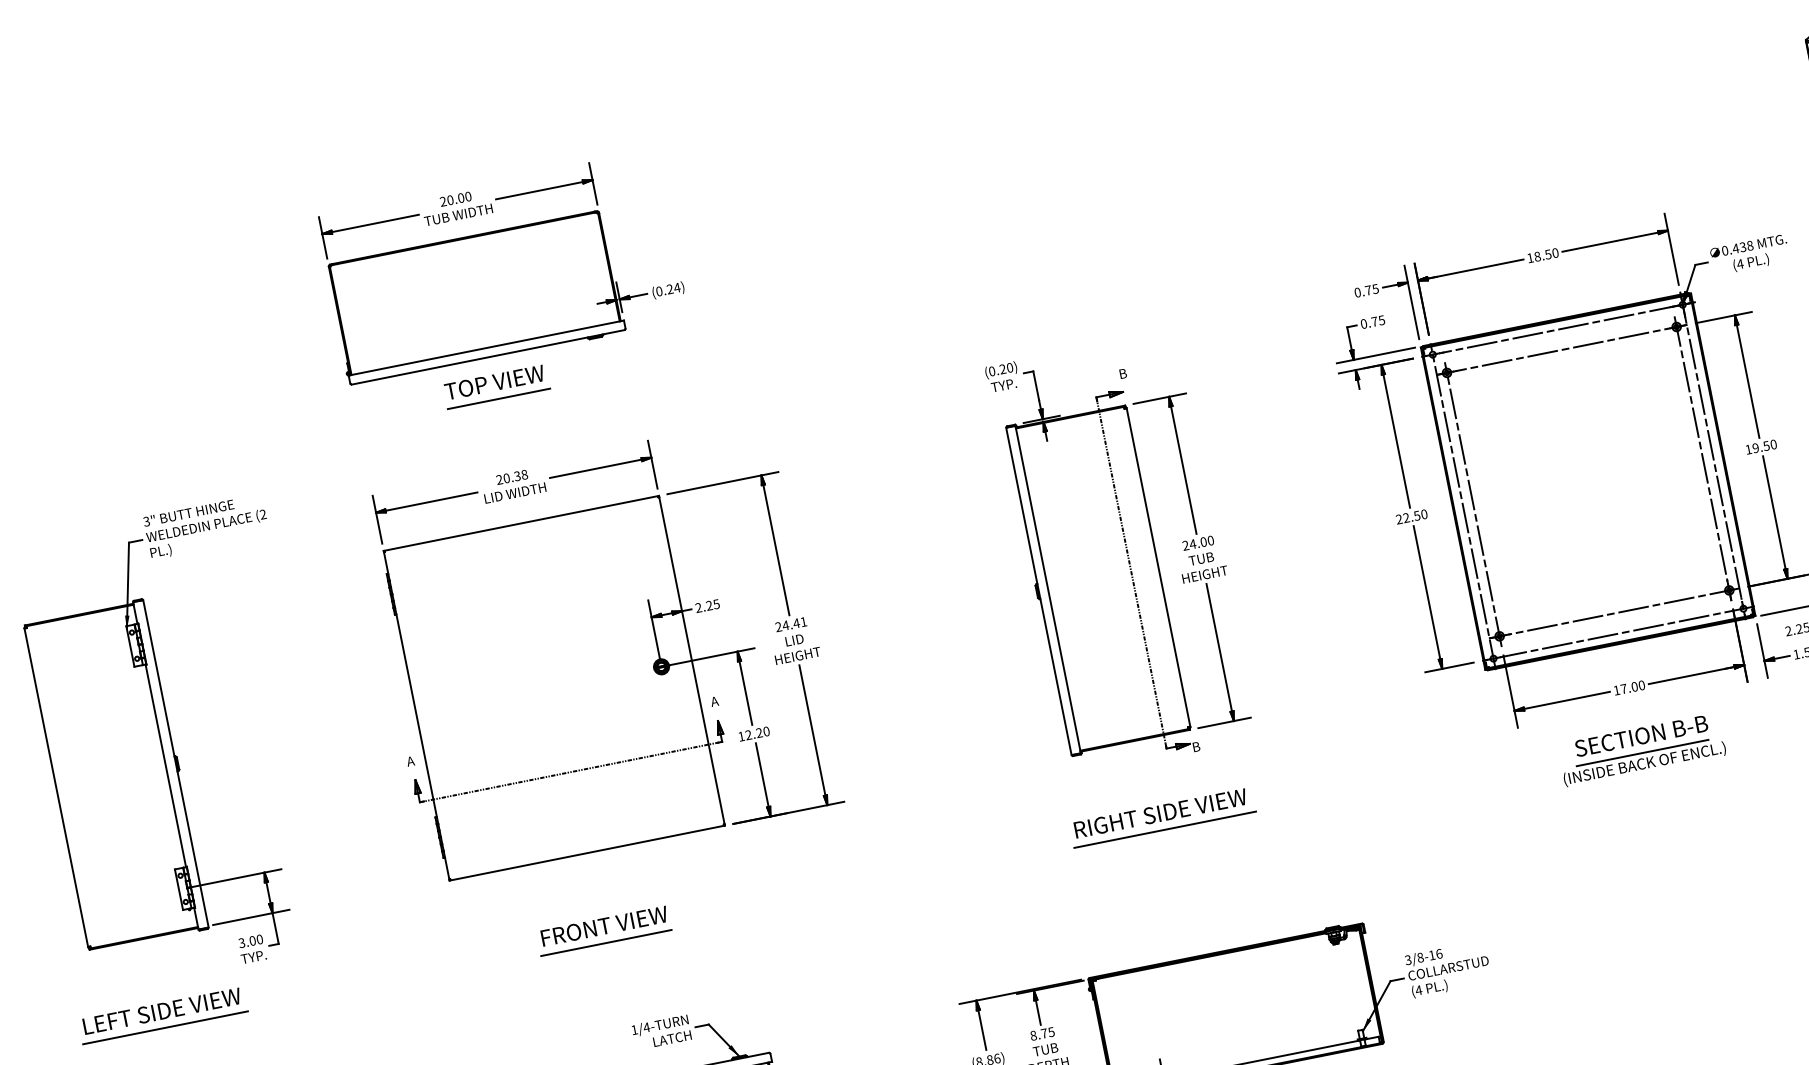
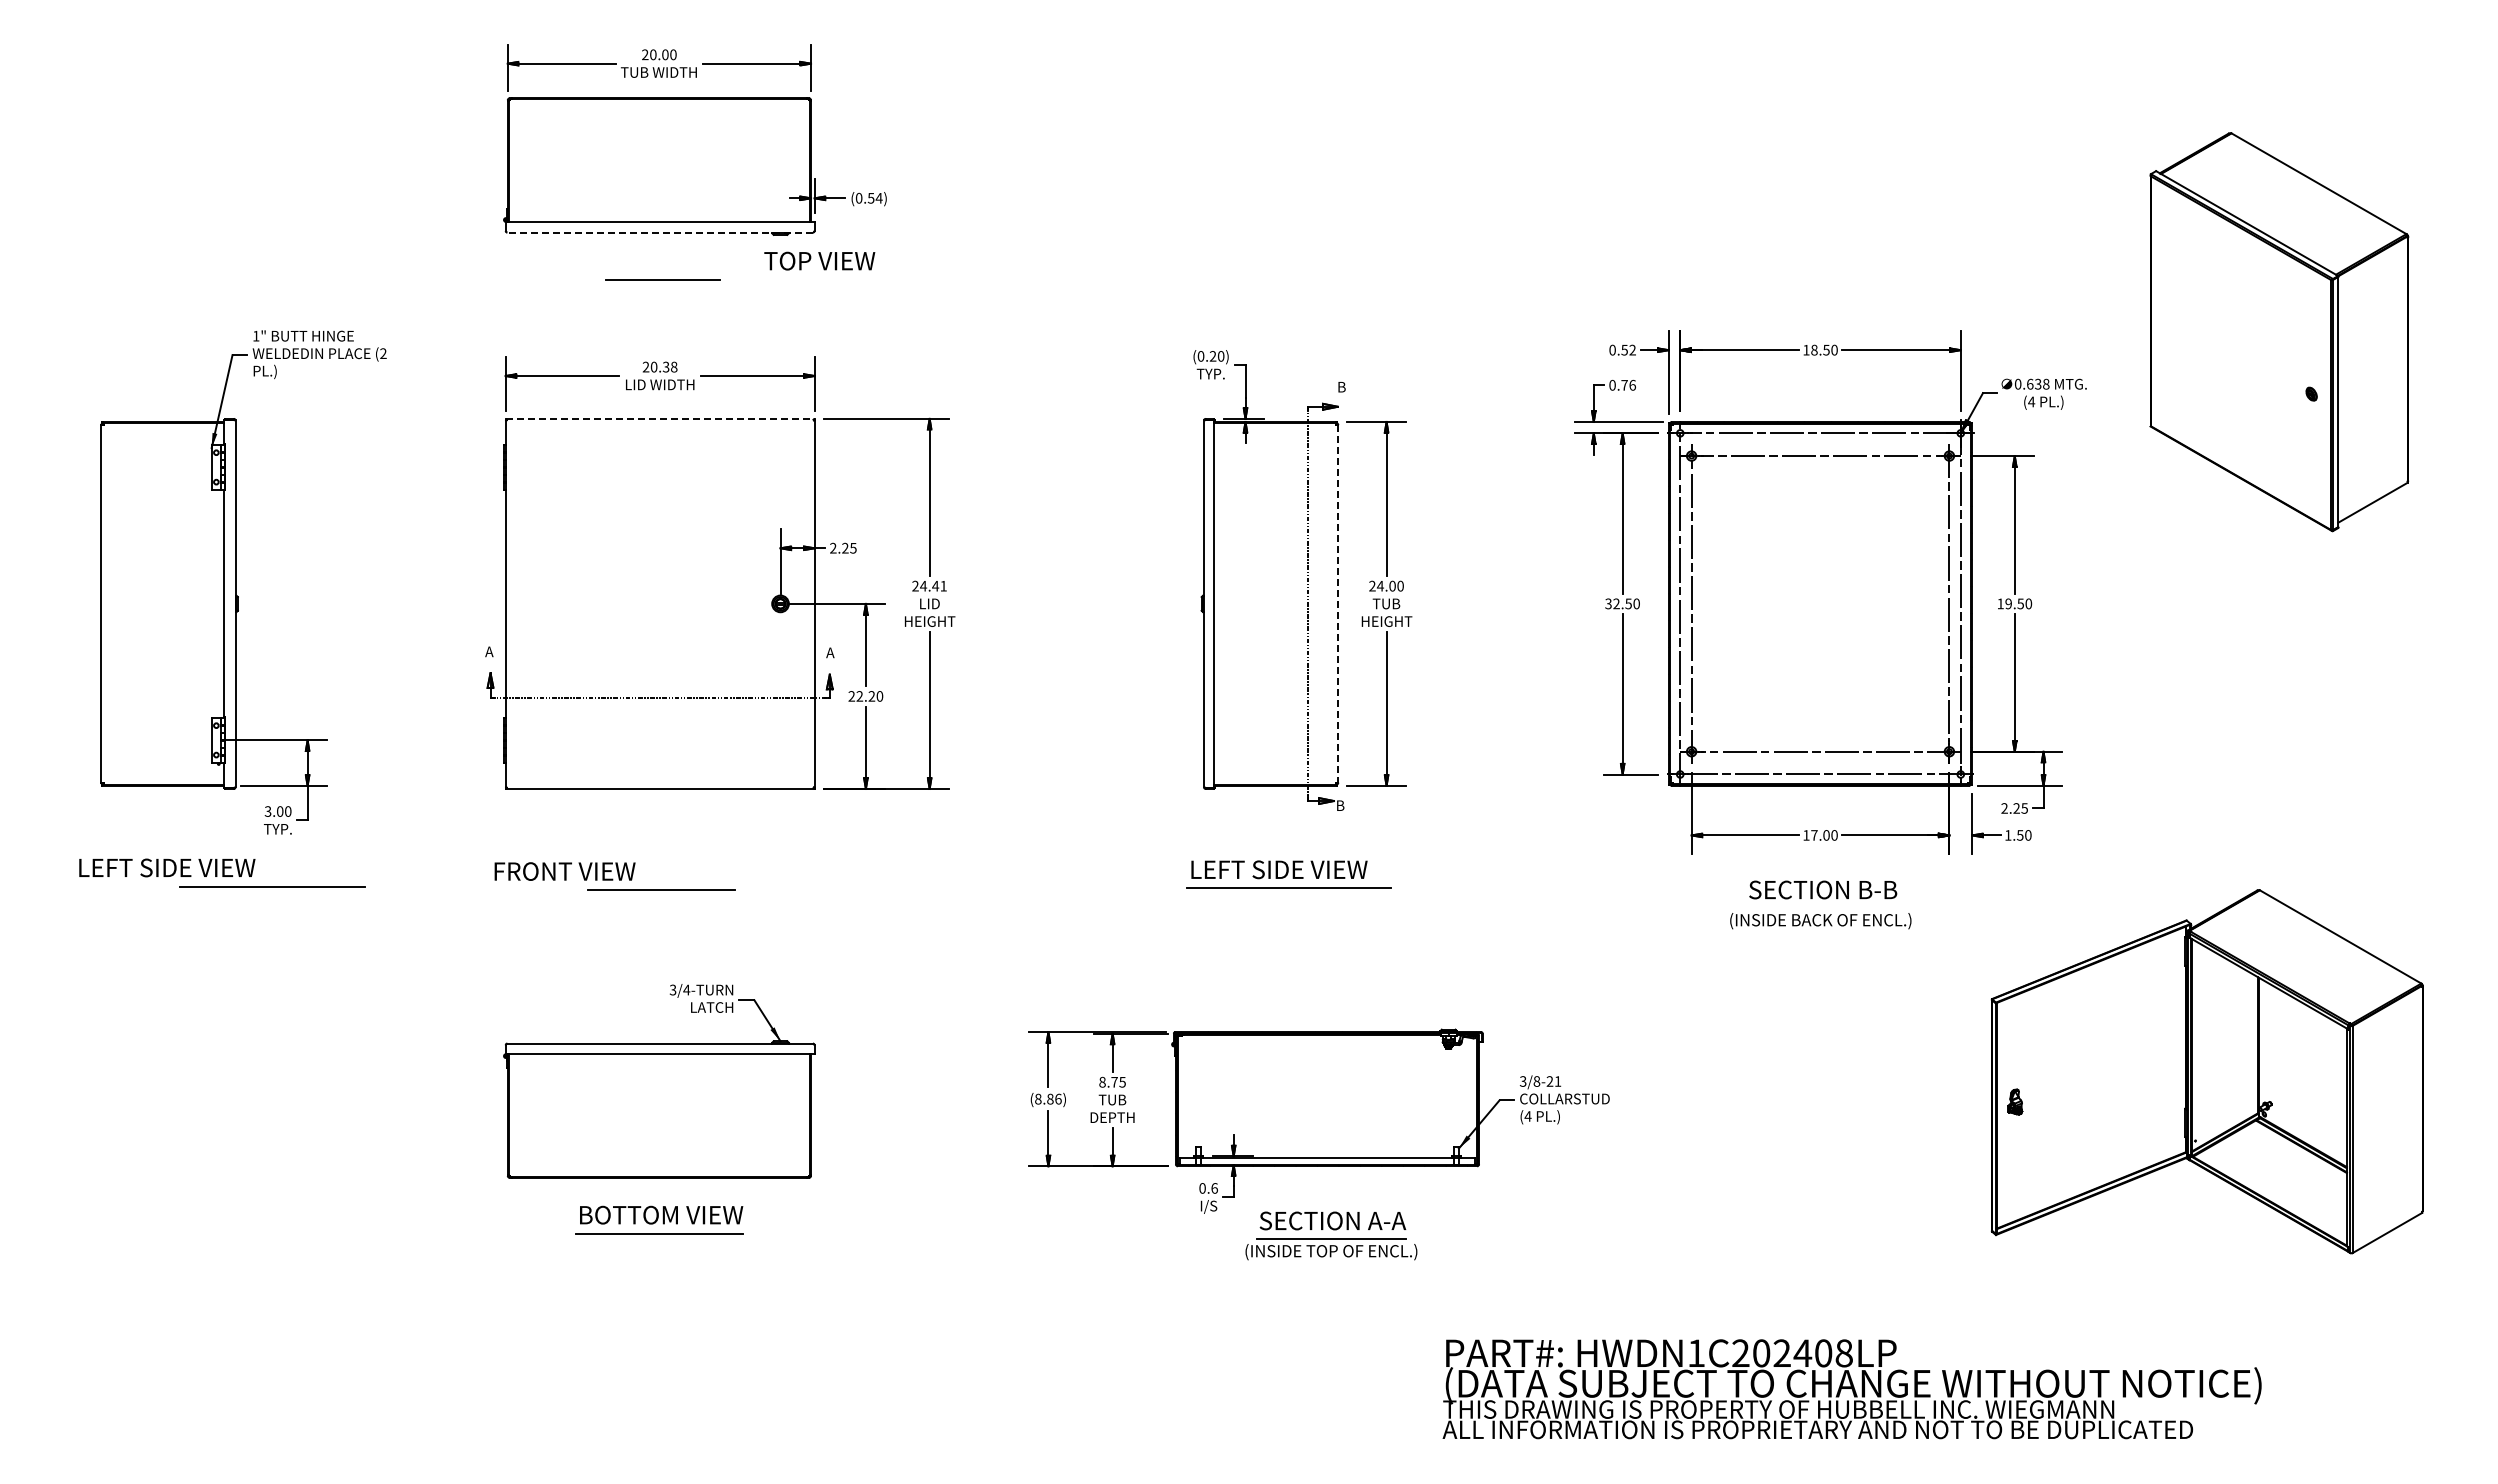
text: (1735, 248) -> (2029, 383), 0.438 -> 0.638
text: (669, 288) -> (870, 197), (0.24) -> (0.54)
text: (1371, 289) -> (1628, 349), 0.75 -> 0.52
text: (1381, 319) -> (1632, 384), 0.75 -> 0.76
line: (488, 357) -> (660, 232), solid -> dashed
text: (494, 382) -> (819, 260), moved
text: (1399, 519) -> (1608, 604), 22.50 -> 32.50
text: (145, 521) -> (255, 335), 3" -> 1"
line: (521, 523) -> (660, 418), solid -> dashed
line: (1158, 567) -> (1338, 603), solid -> dashed
text: (741, 736) -> (851, 696), 12.20 -> 22.20
line: (1642, 753) -> (1820, 908), removed
text: (1161, 813) -> (1288, 869), RIGHT SIDE VIEW -> LEFT SIDE VIEW
text: (604, 926) -> (564, 871), moved
text: (1435, 954) -> (1553, 1081), 3/8-16 -> 3/8-21
line: (165, 1027) -> (272, 886), moved
text: (633, 1029) -> (672, 989), 1/4-TURN -> 3/4-TURN

